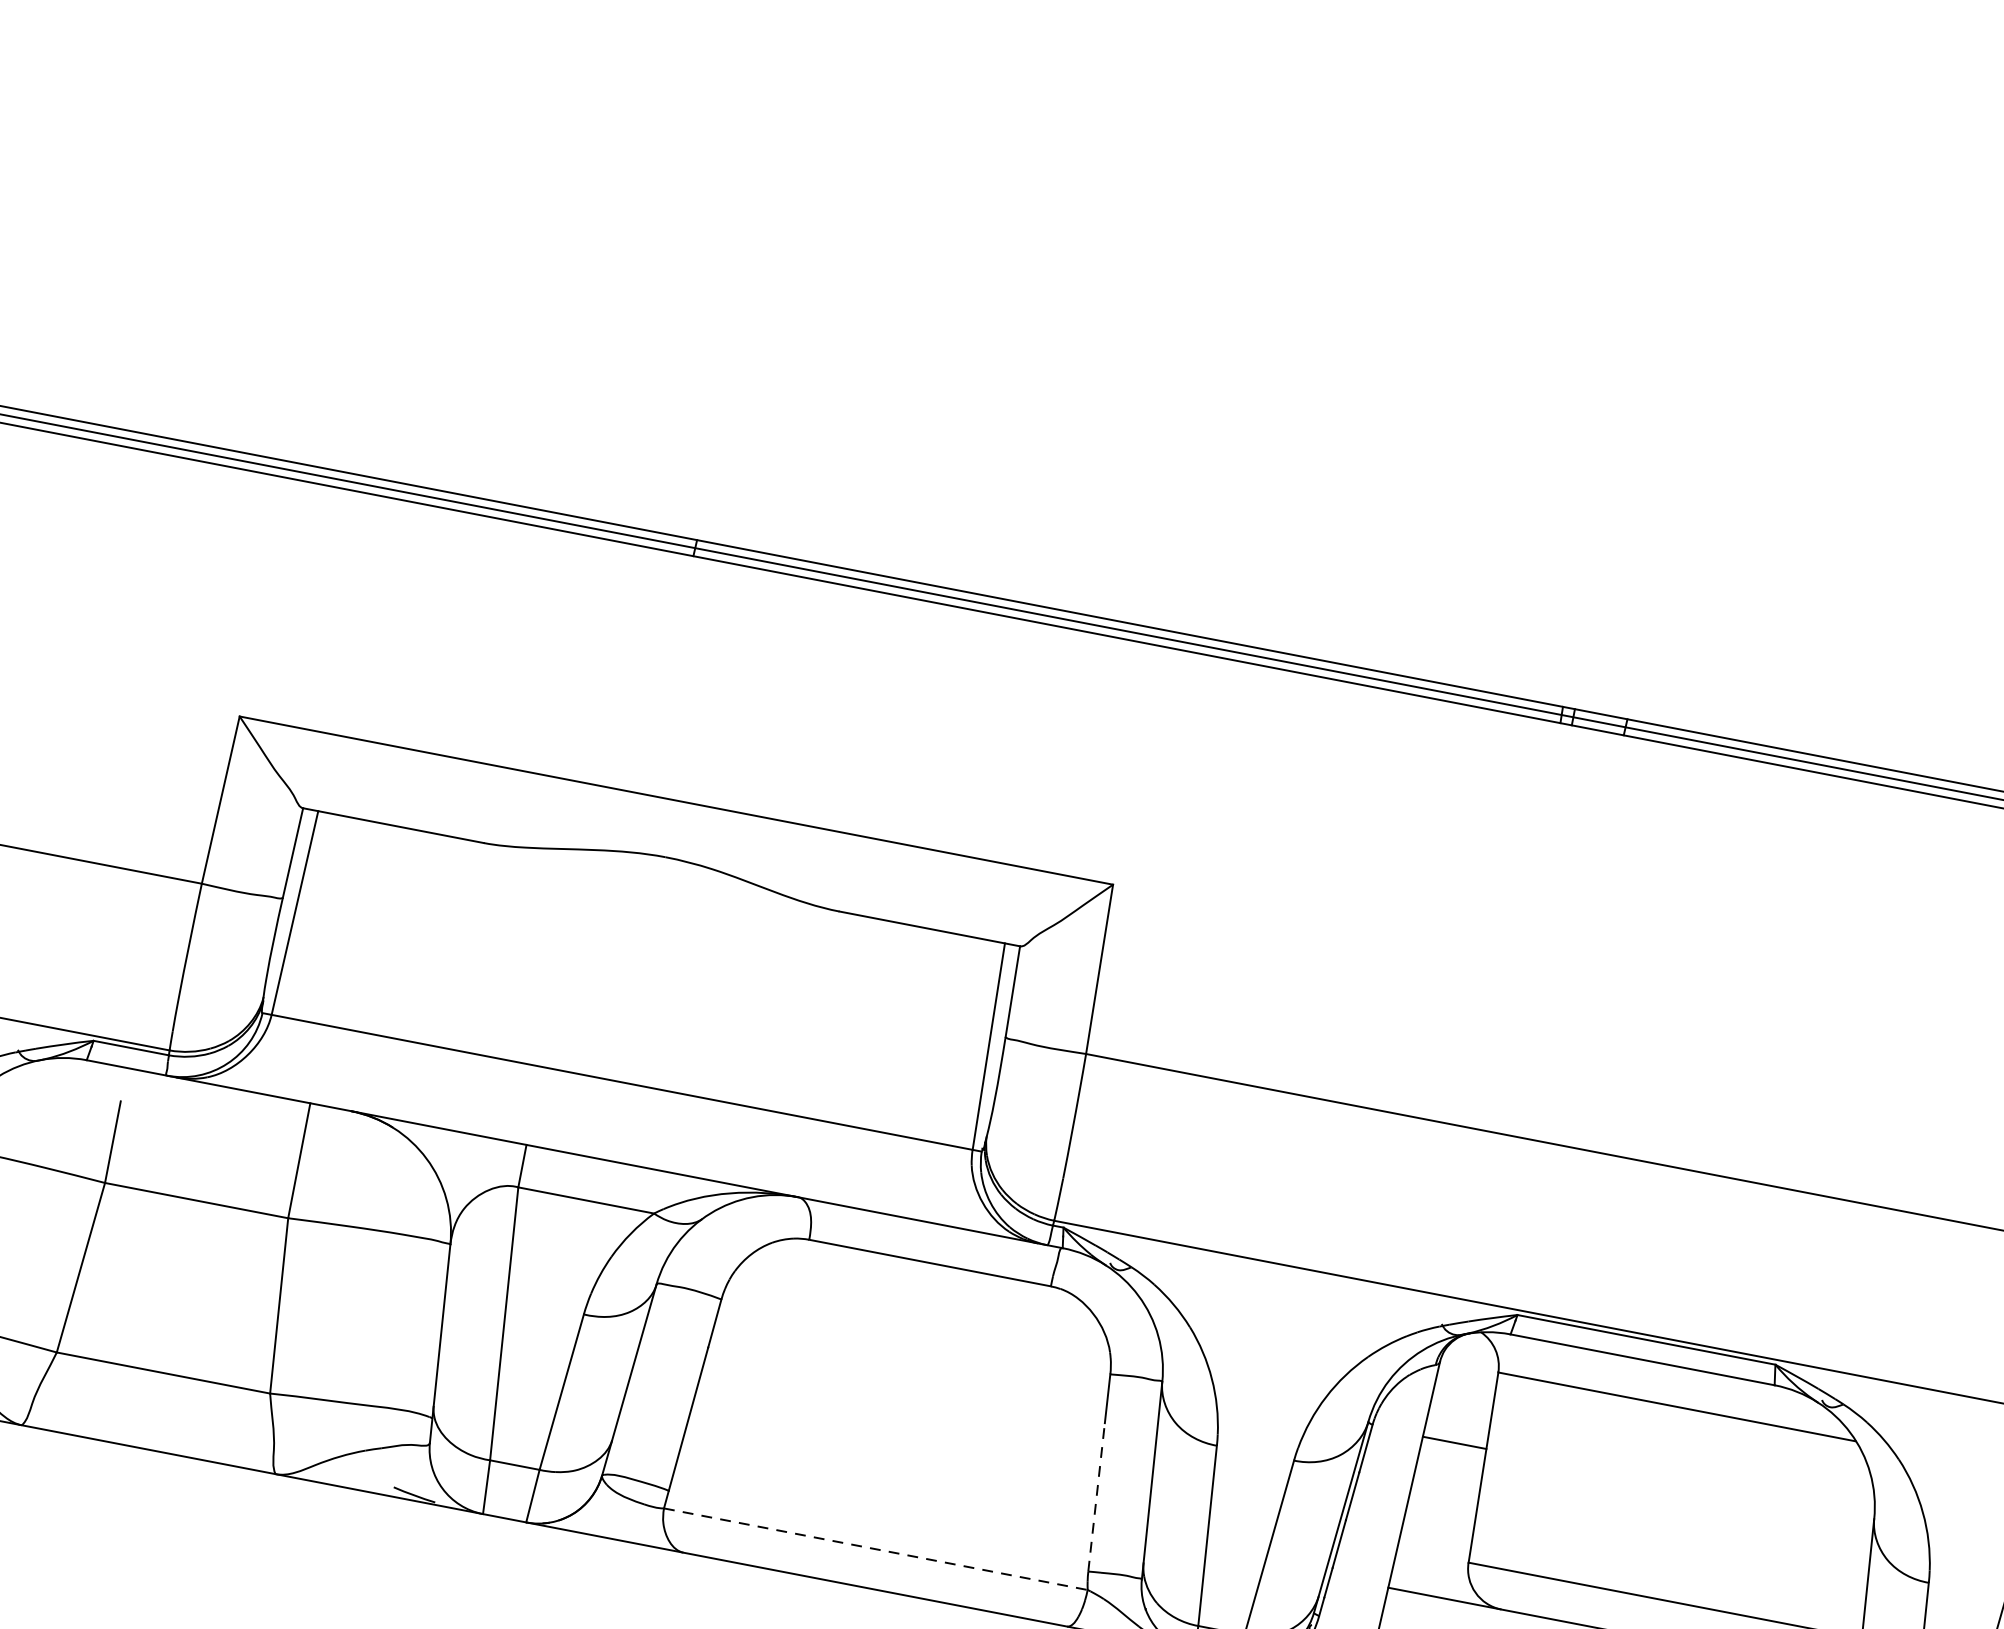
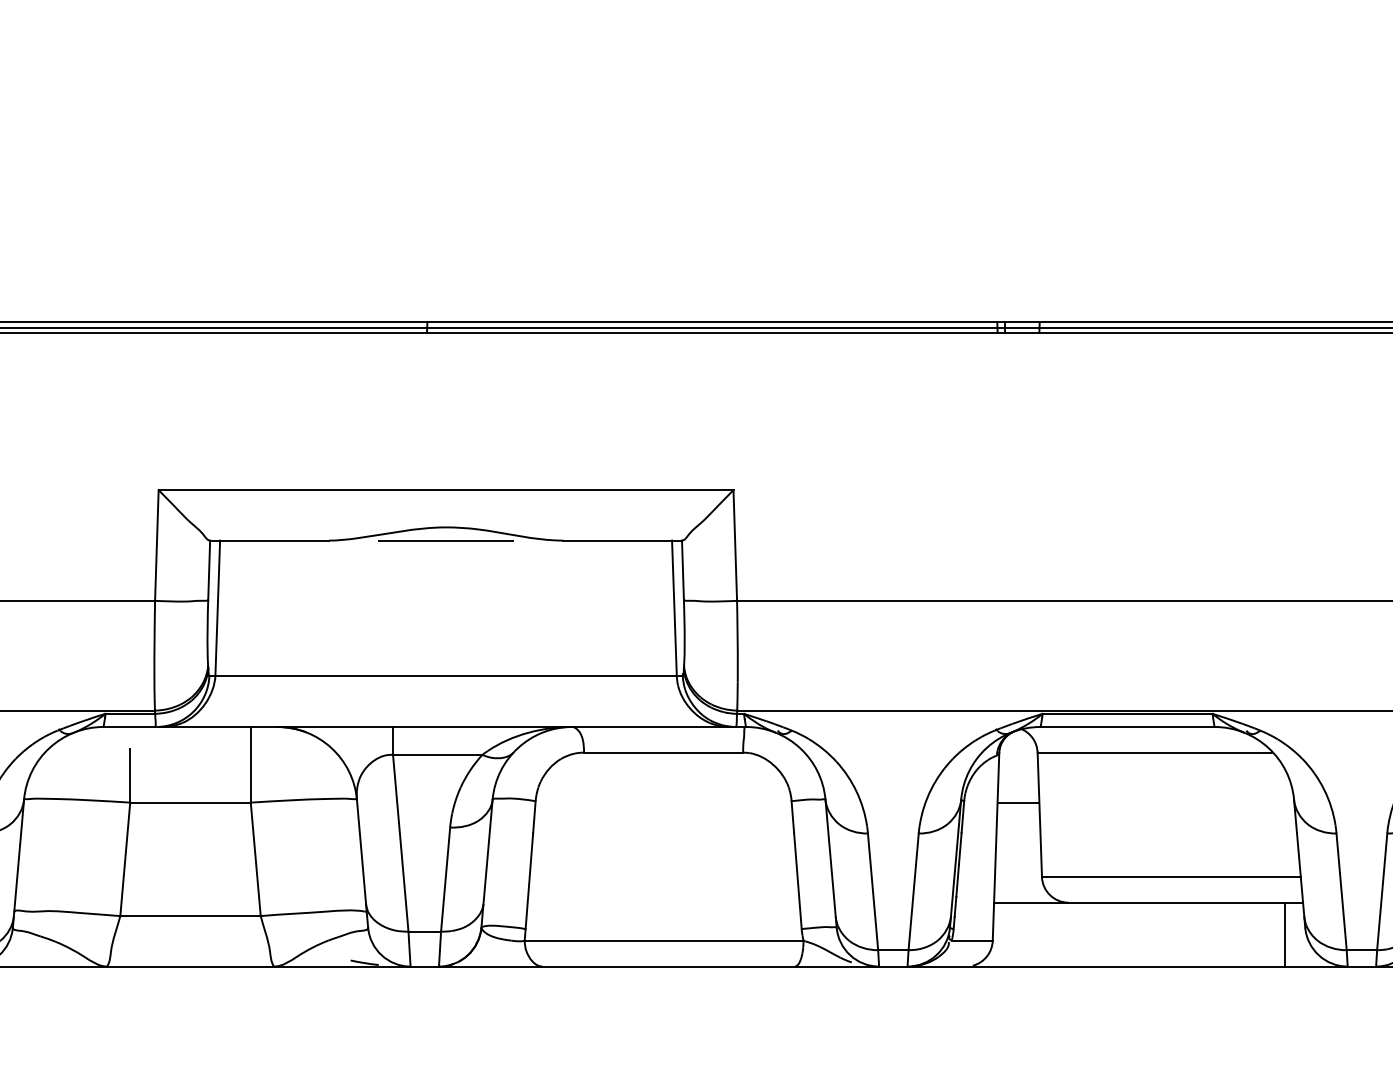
line: (660, 876) -> (445, 540), added
line: (1096, 1496) -> (797, 880), dashed -> solid
line: (876, 1548) -> (664, 940), dashed -> solid

